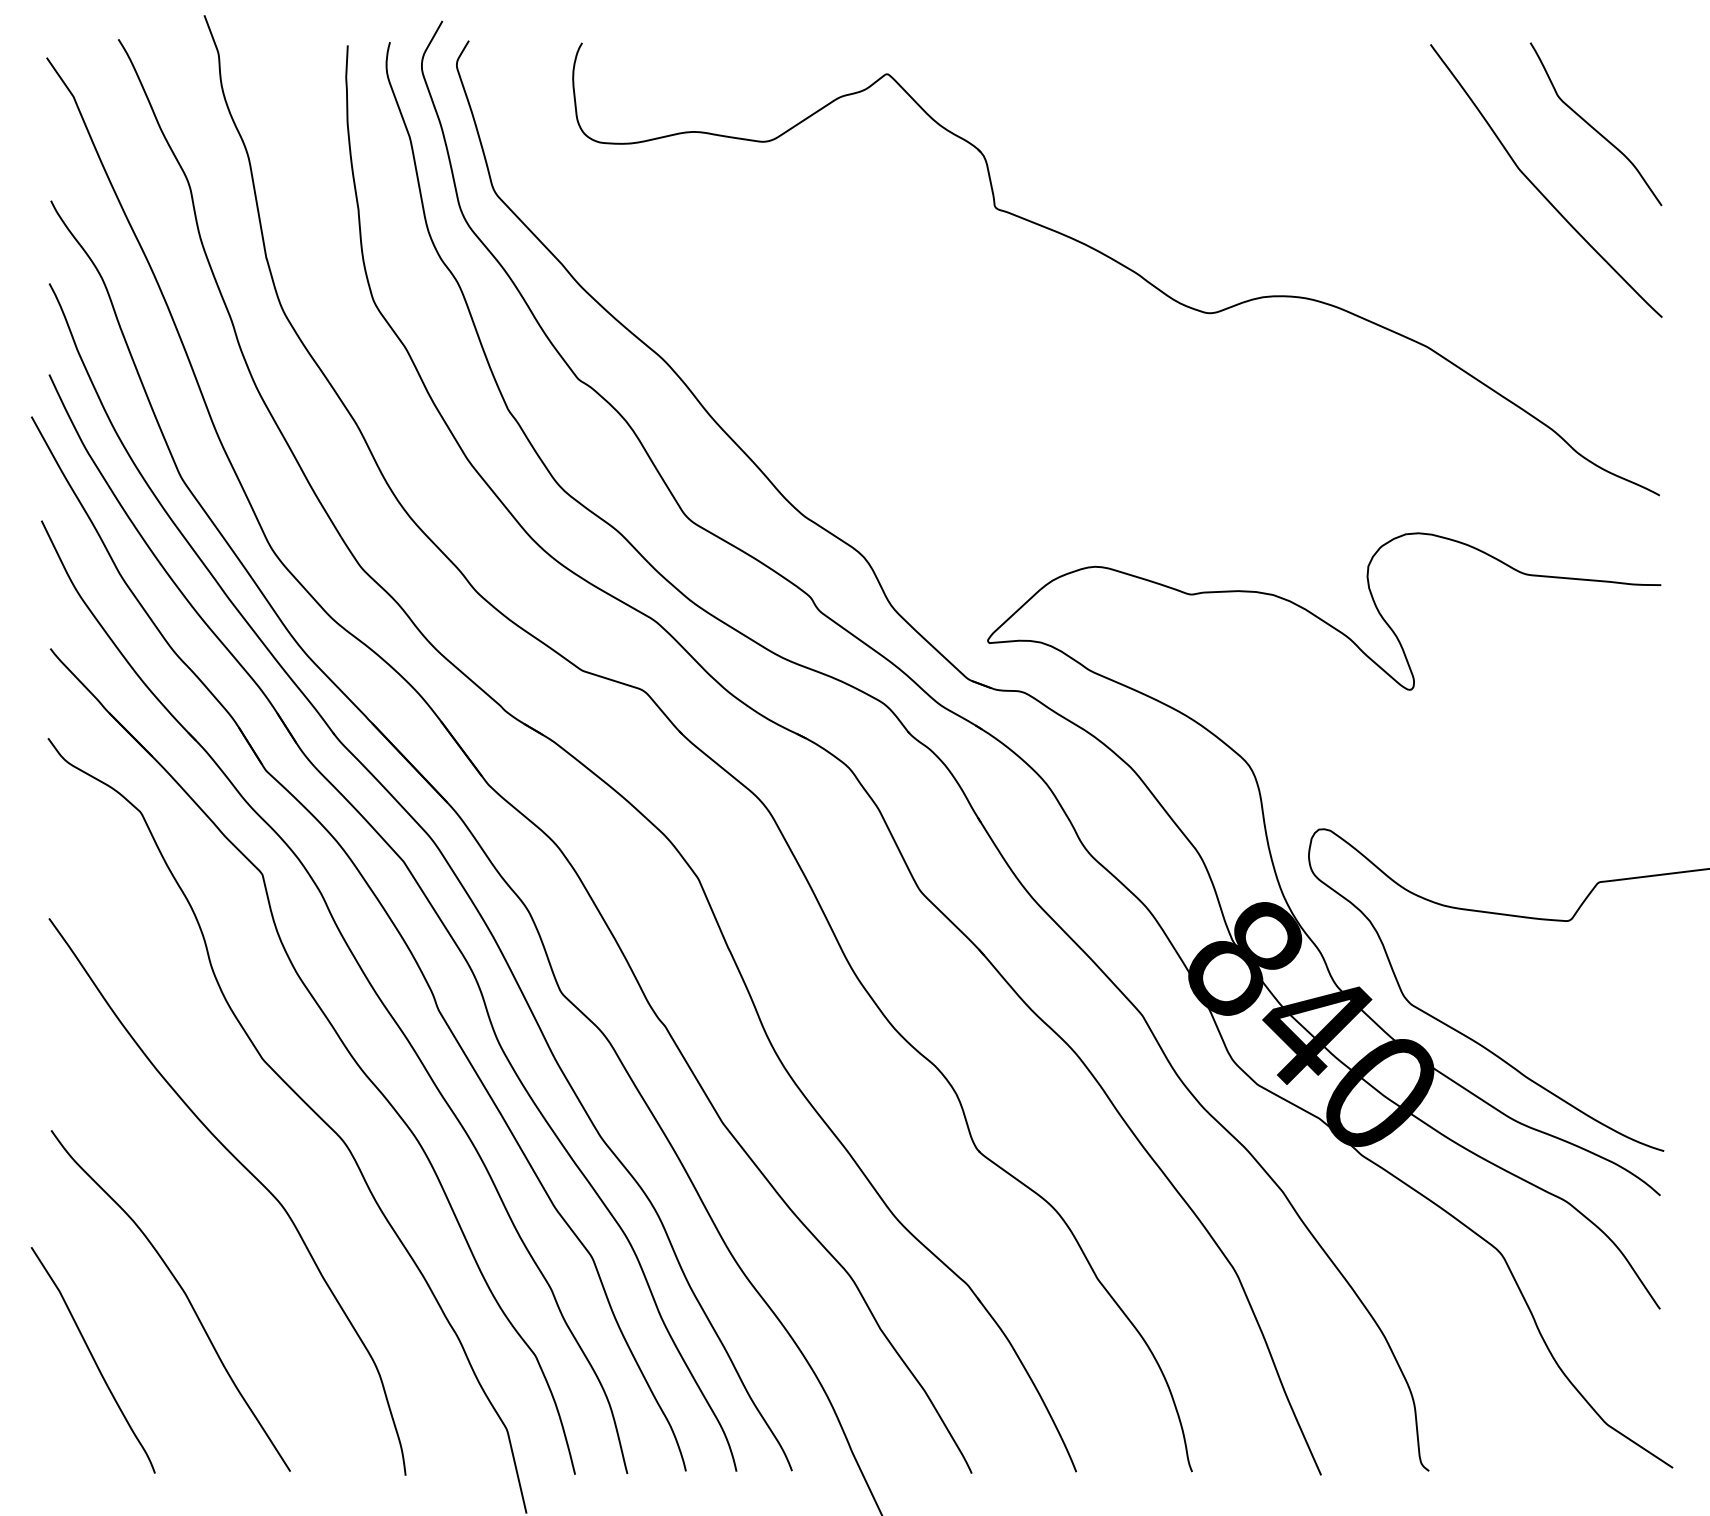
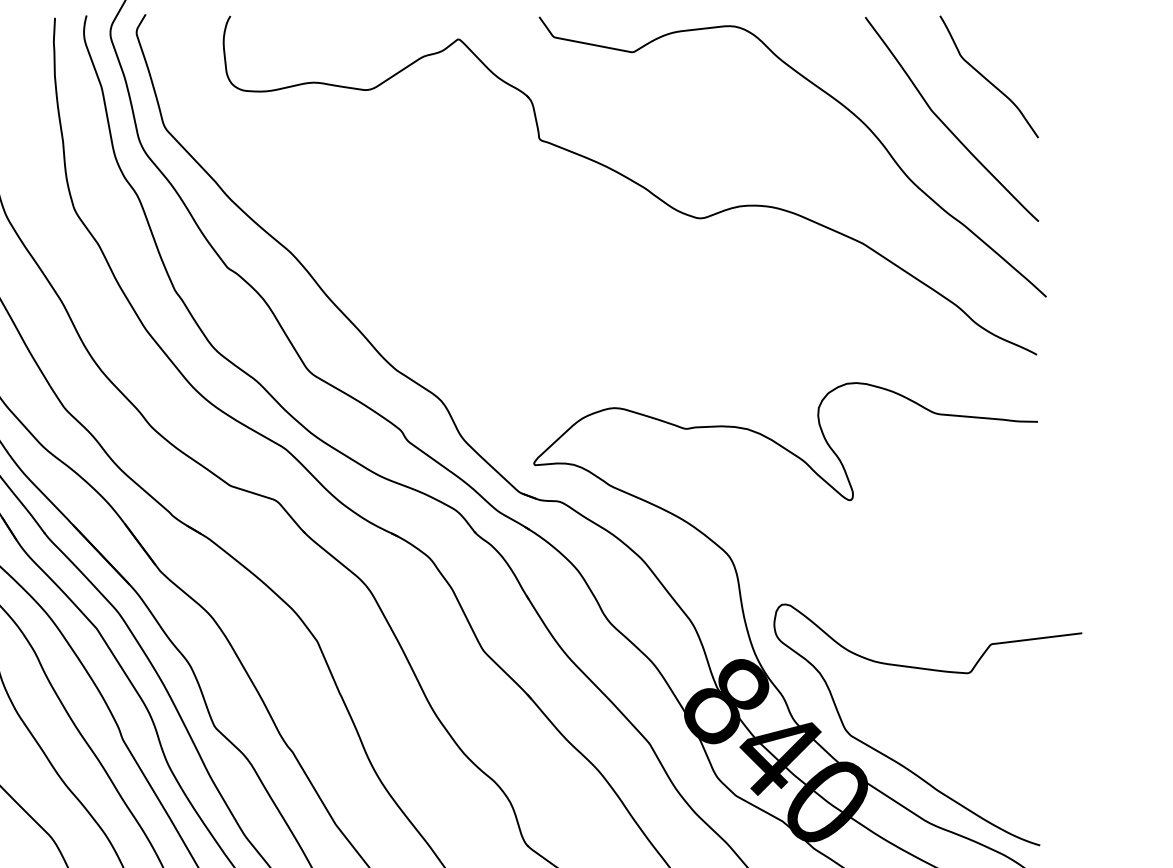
curve: (1388, 154) -> (833, 99), added

